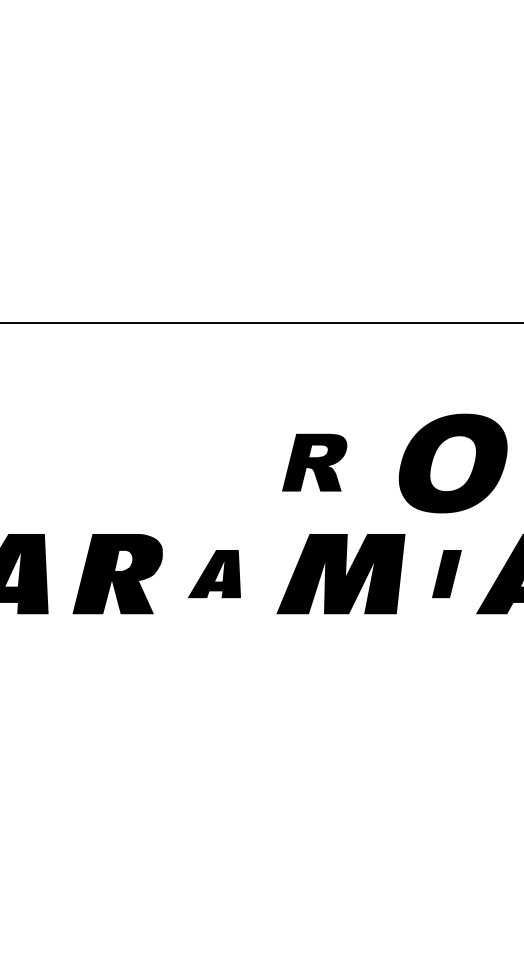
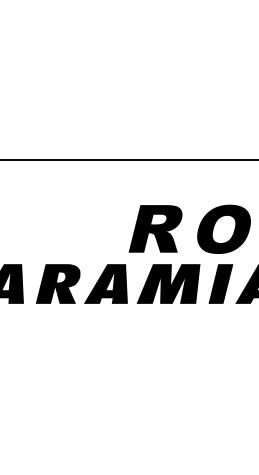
part: (314, 461) -> (155, 228), size x1.67
part: (213, 573) -> (105, 283), size x1.67
part: (445, 573) -> (220, 283), size x1.67

